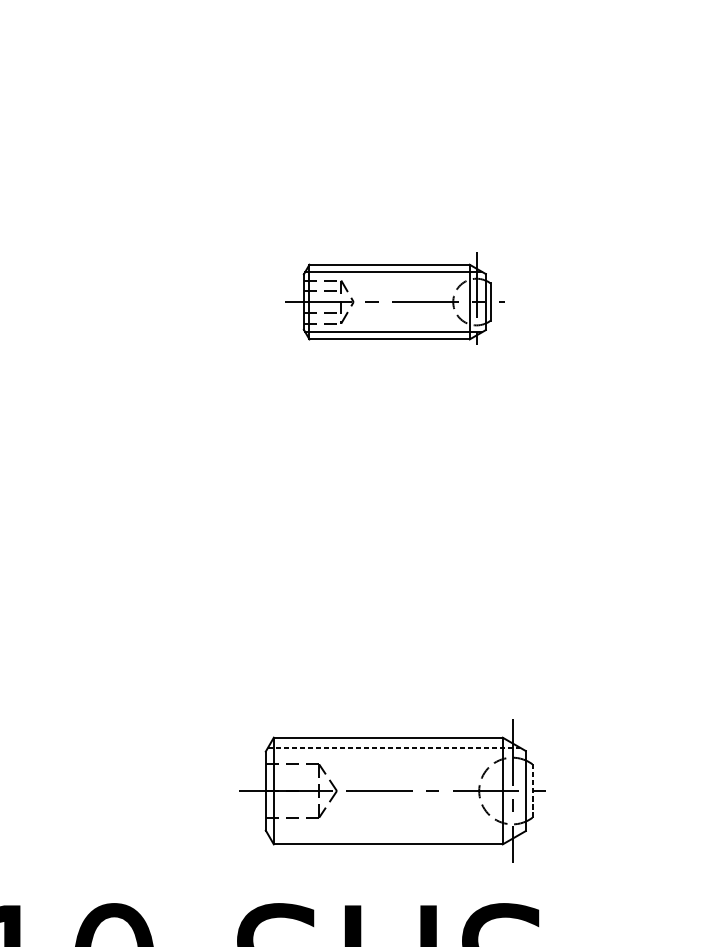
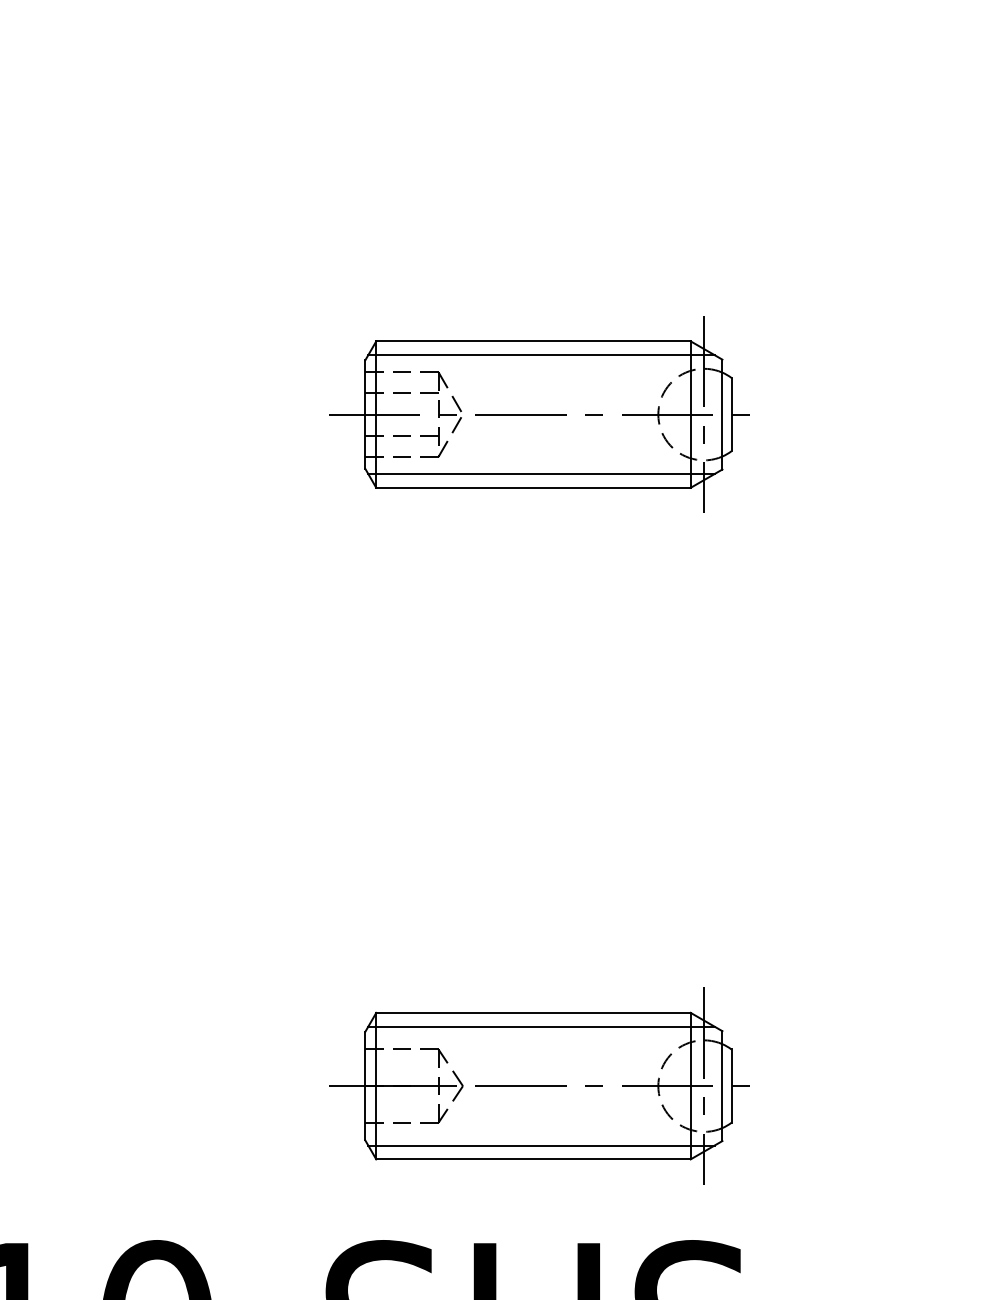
part: (392, 302) -> (539, 414), size x1.43
line: (394, 747) -> (542, 1026), dashed -> solid
line: (532, 791) -> (731, 1086), dashed -> solid
line: (394, 834) -> (541, 1145), added

